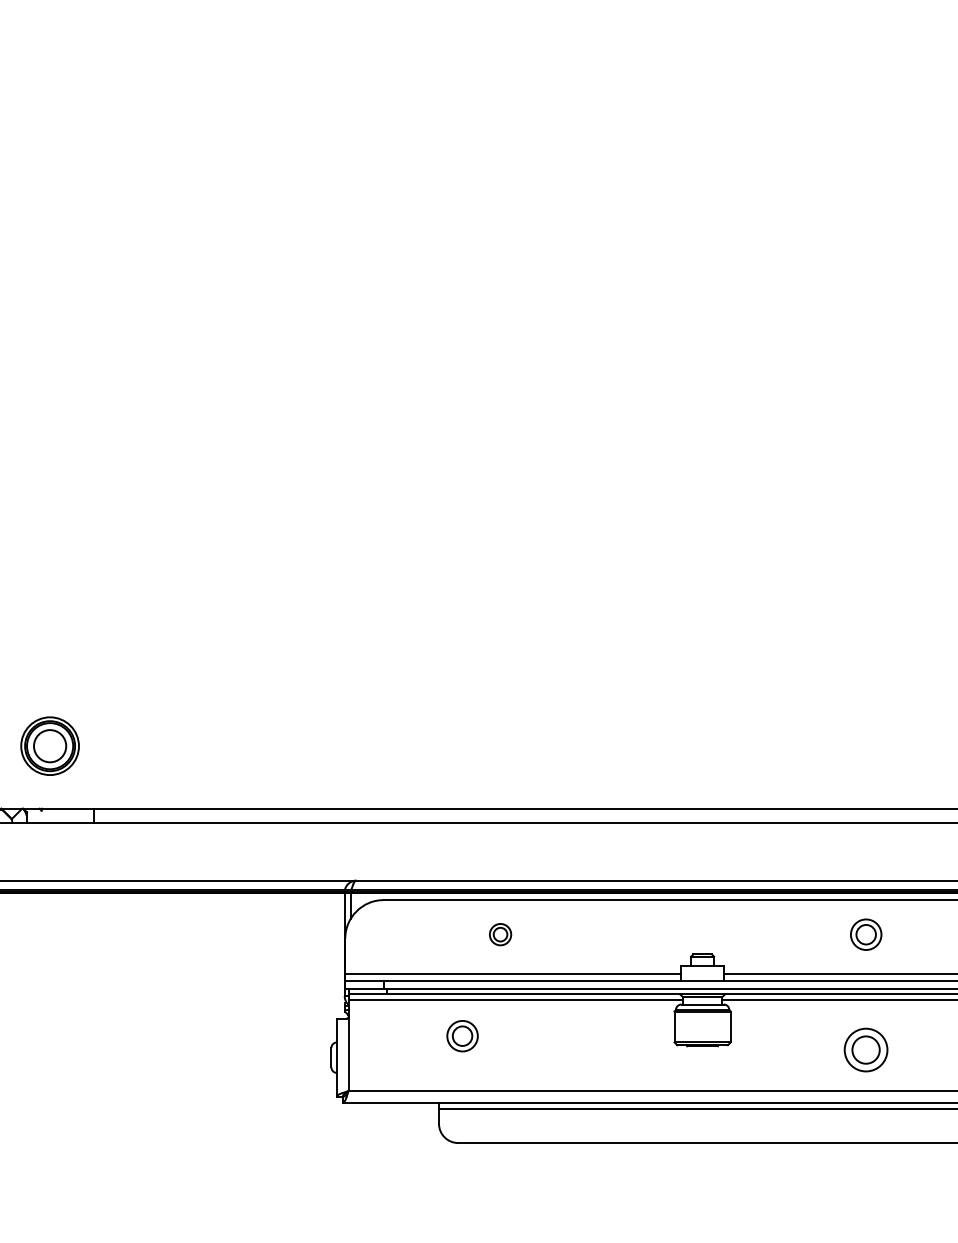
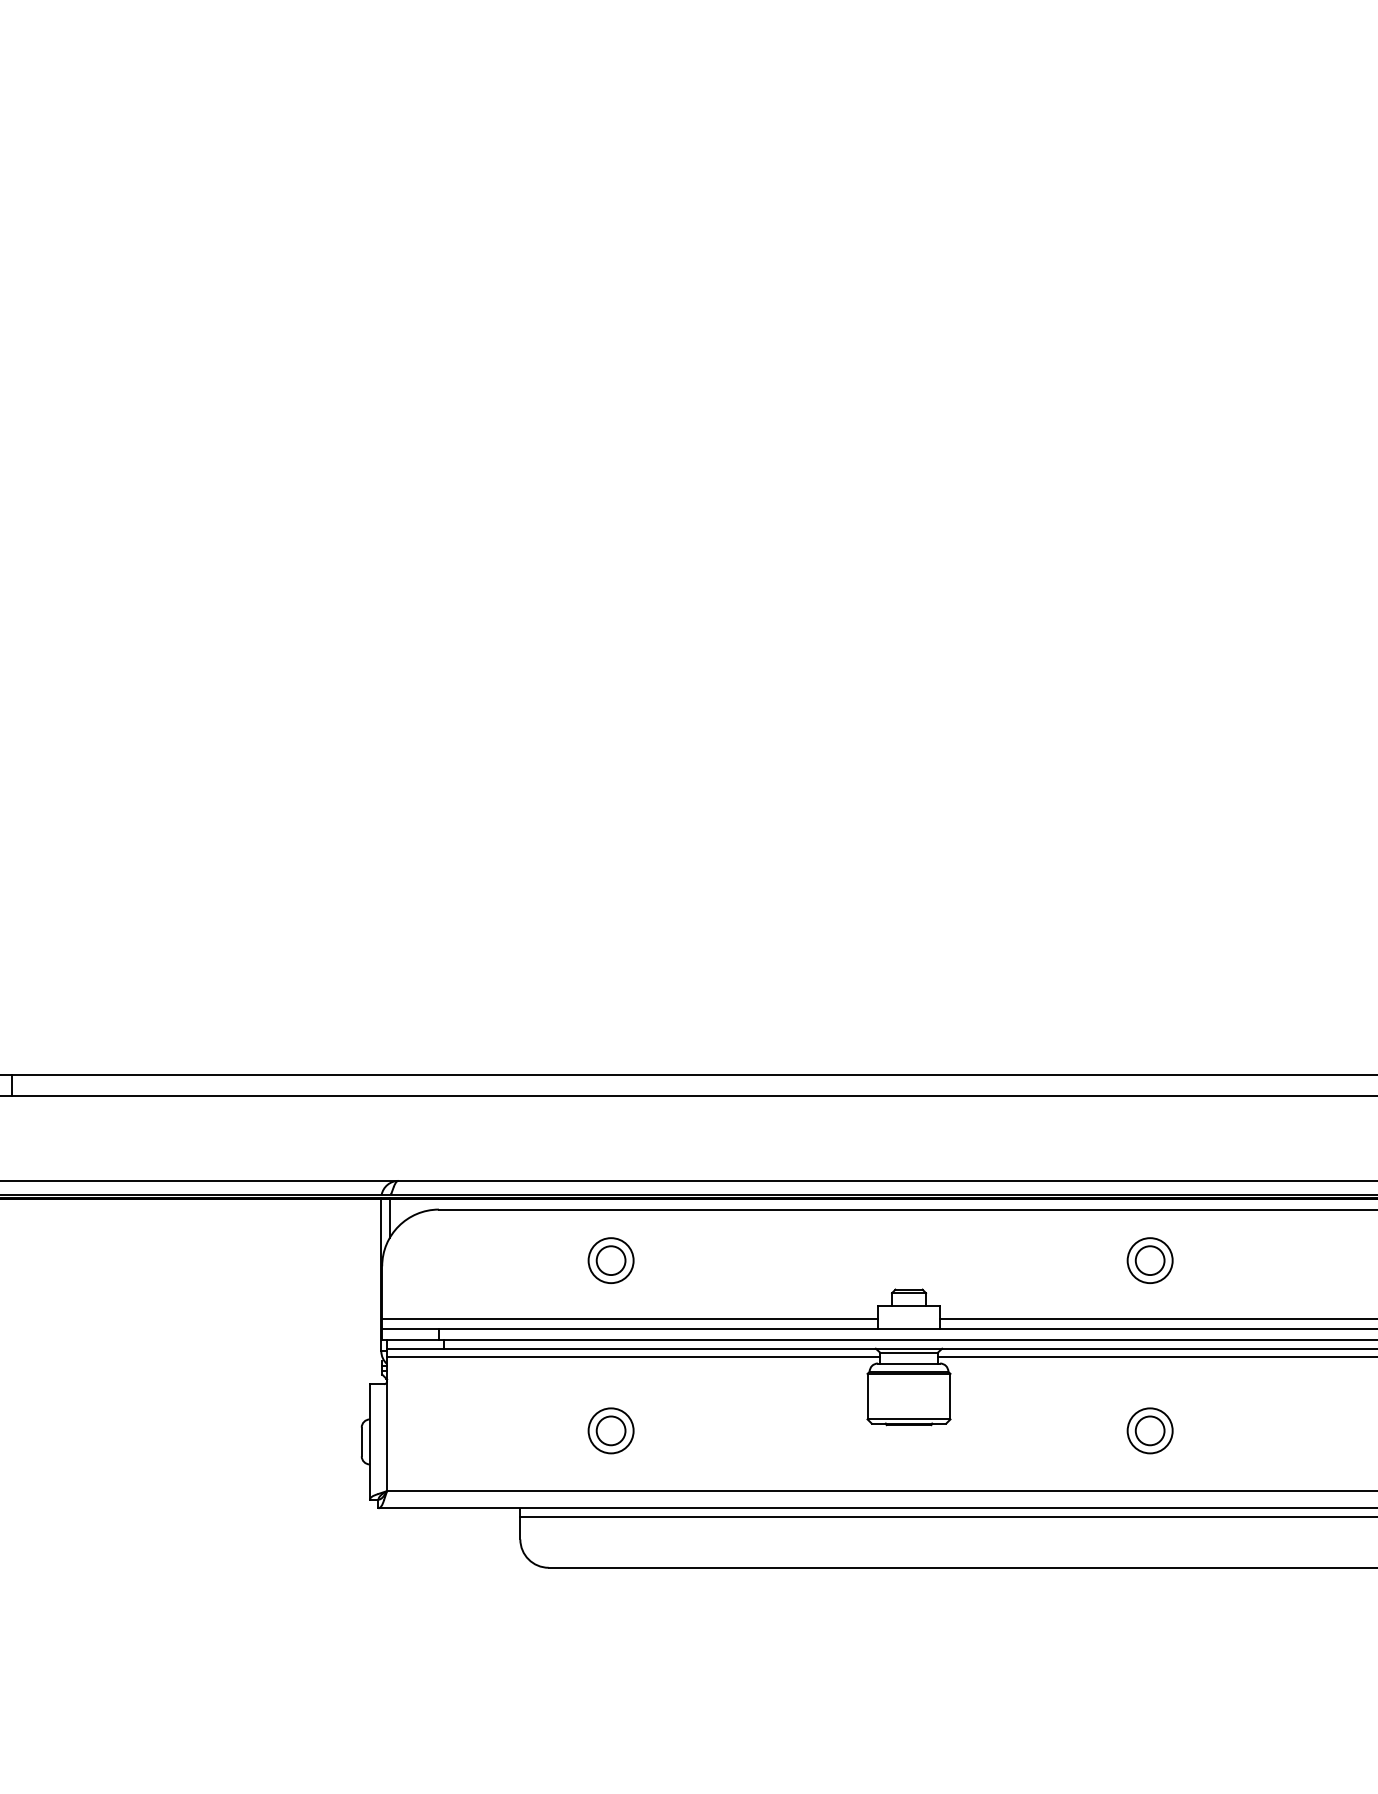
part: (500, 934) -> (611, 1260), size x1.43
part: (462, 1036) -> (611, 1431), moved
part: (866, 1050) -> (1150, 1431), size x0.71

